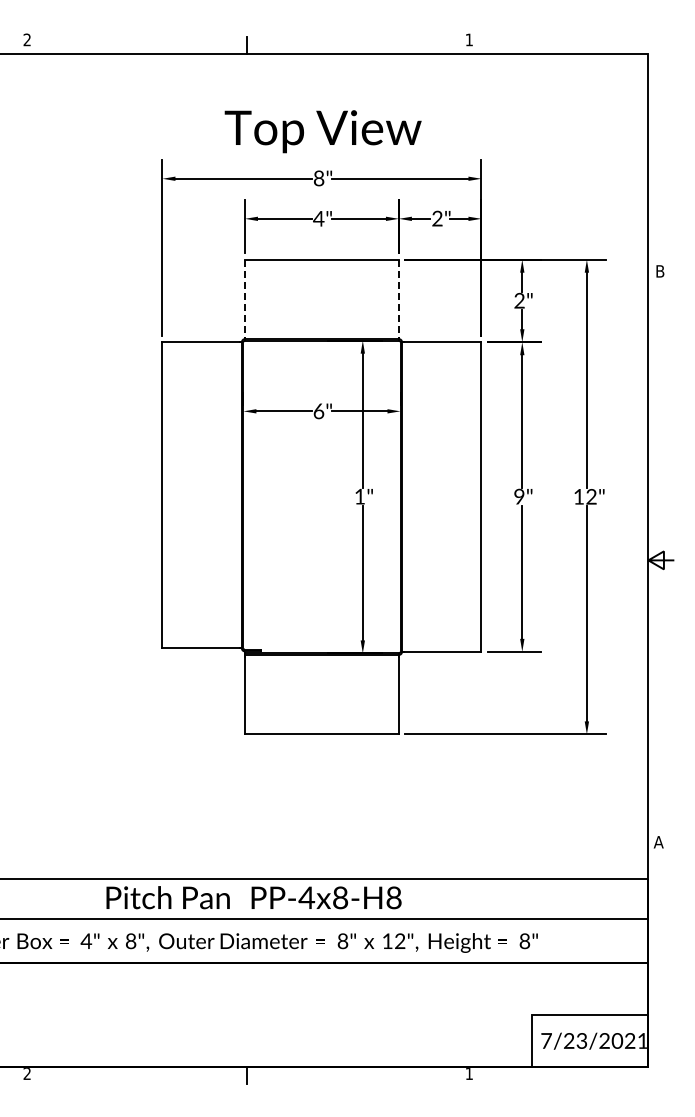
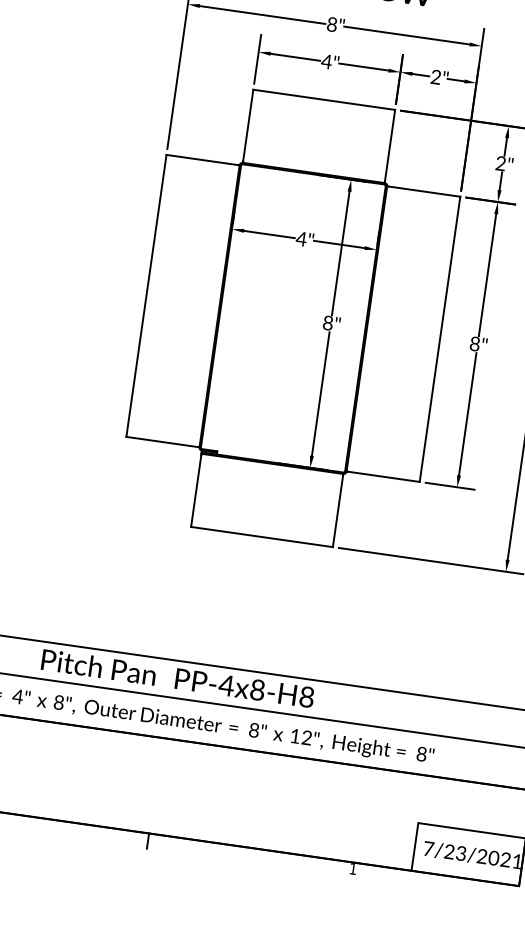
line: (245, 298) -> (248, 125), dashed -> solid
line: (398, 298) -> (389, 145), dashed -> solid
text: (318, 411) -> (301, 239), 6" -> 4"
text: (359, 496) -> (327, 322), 1" -> 8"
text: (519, 497) -> (475, 344), 9" -> 8"

